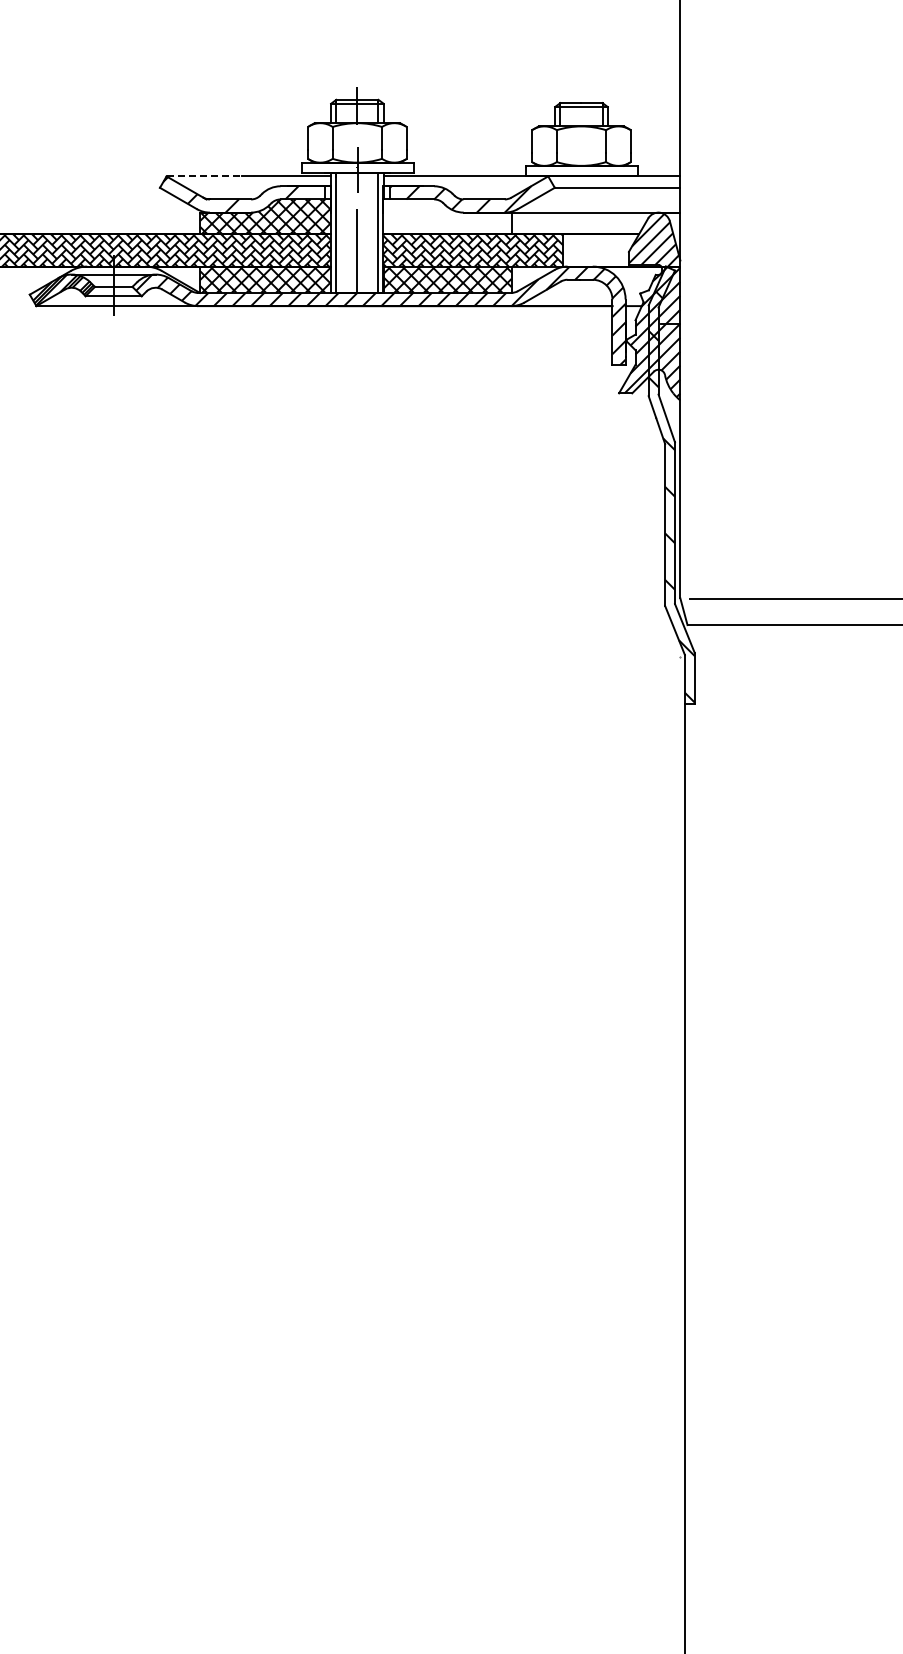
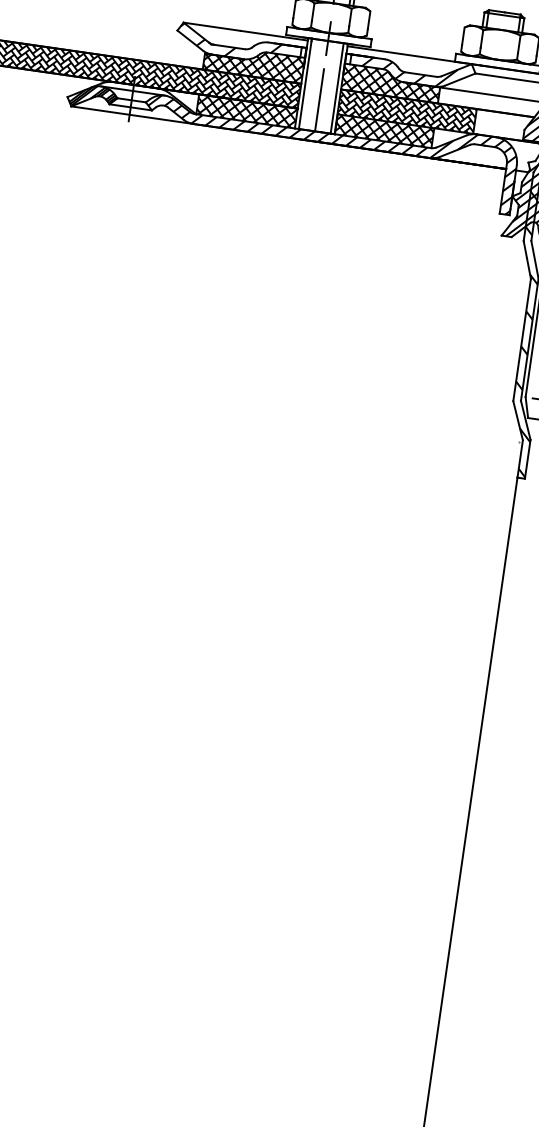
line: (204, 176) -> (212, 26), dashed -> solid
hatch: (447, 216) -> (391, 83), added

